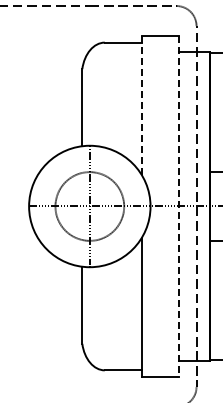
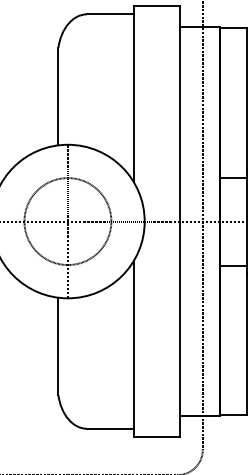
line: (141, 105) -> (133, 93), dashed -> solid
line: (178, 206) -> (180, 221), dashed -> solid

